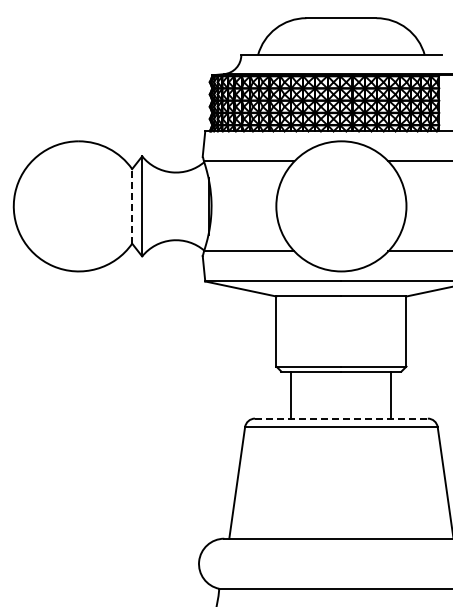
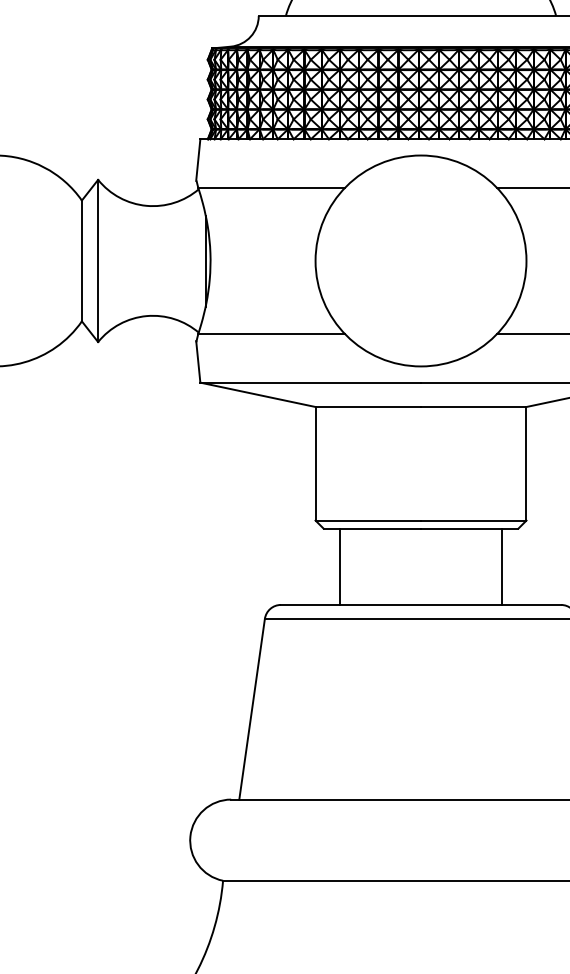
line: (132, 205) -> (82, 259), dashed -> solid
line: (341, 418) -> (421, 604), dashed -> solid

